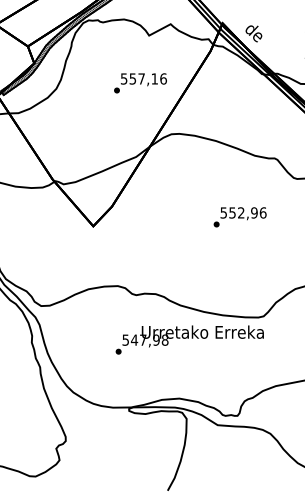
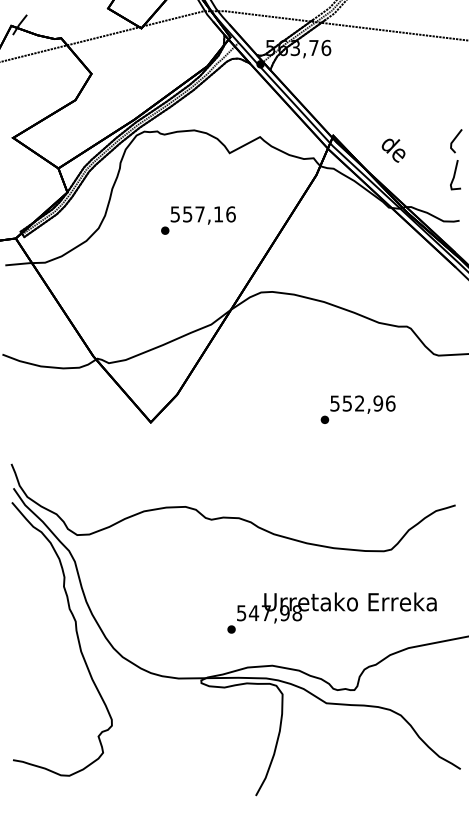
text: (253, 33) -> (393, 150), moved
text: (140, 83) -> (198, 220), moved
text: (189, 339) -> (331, 612), moved

